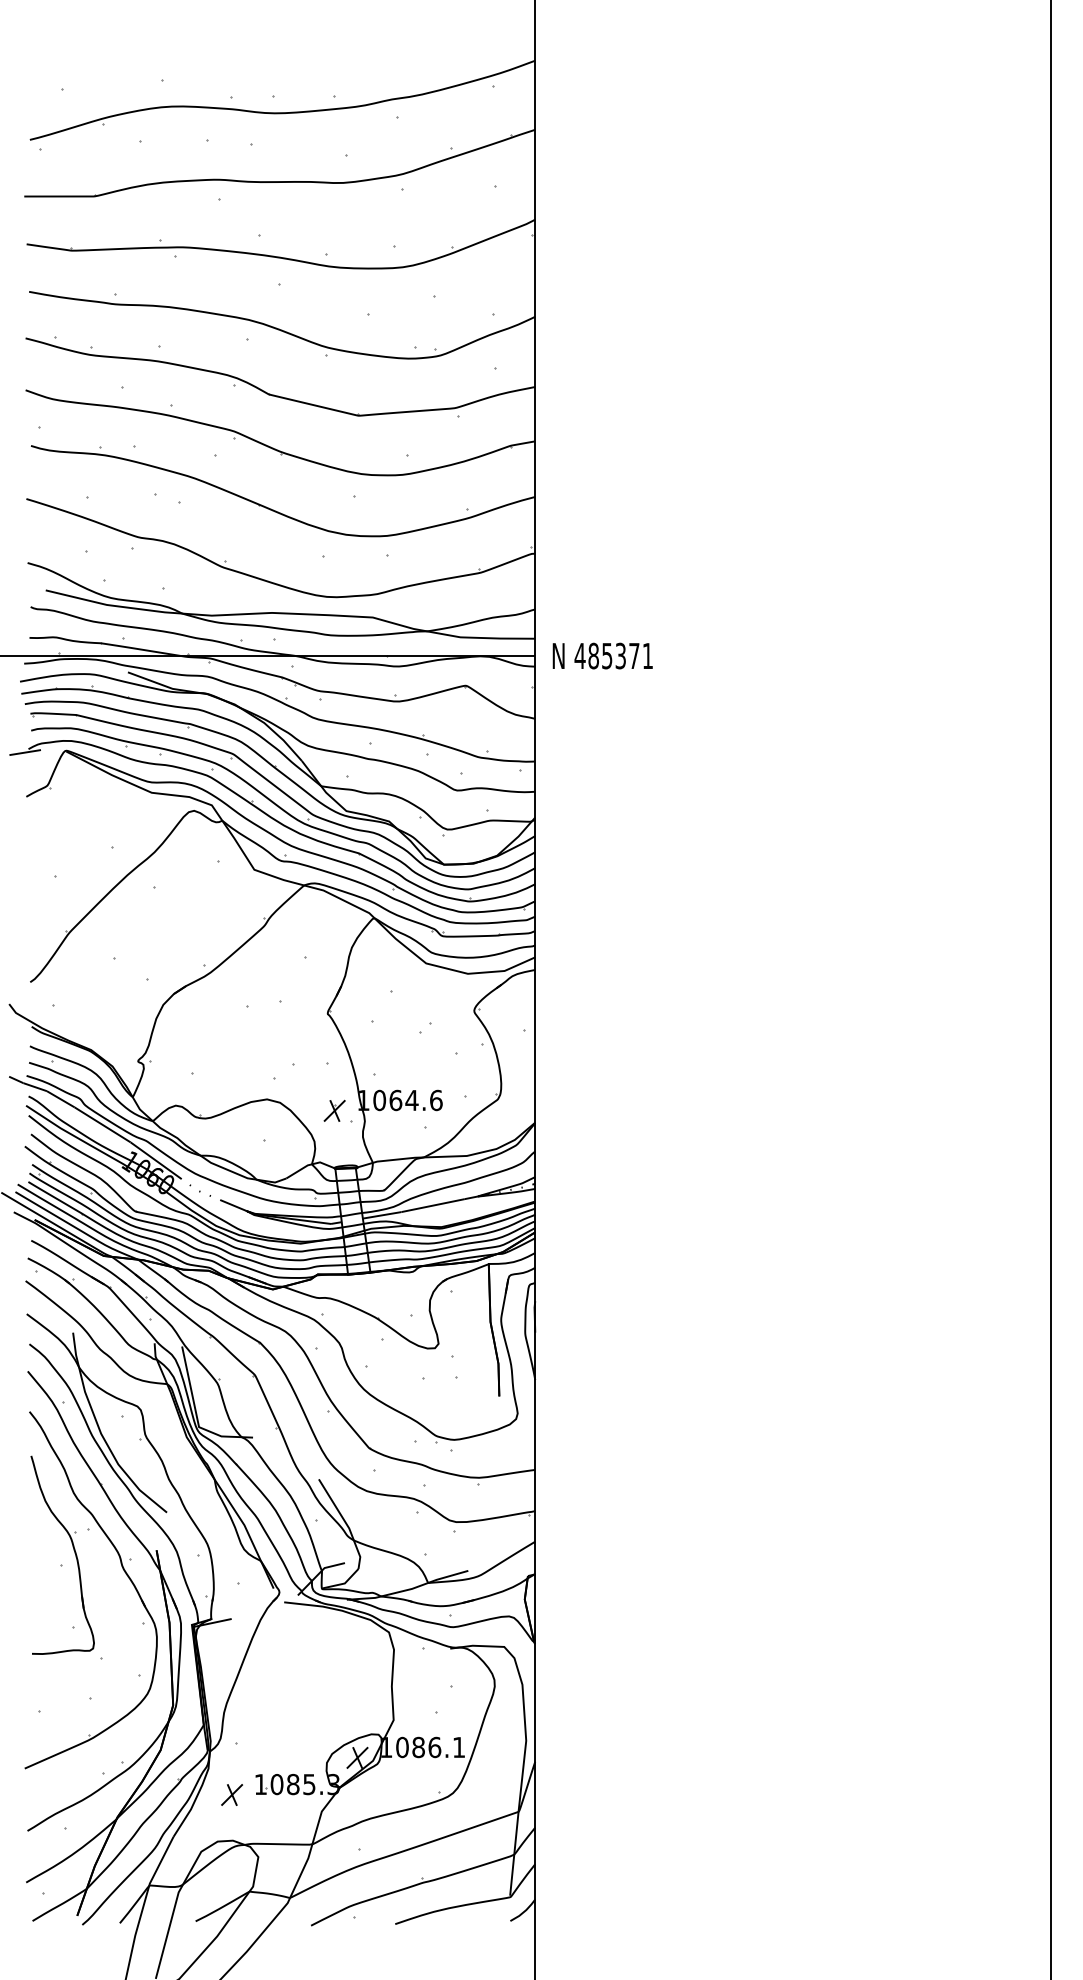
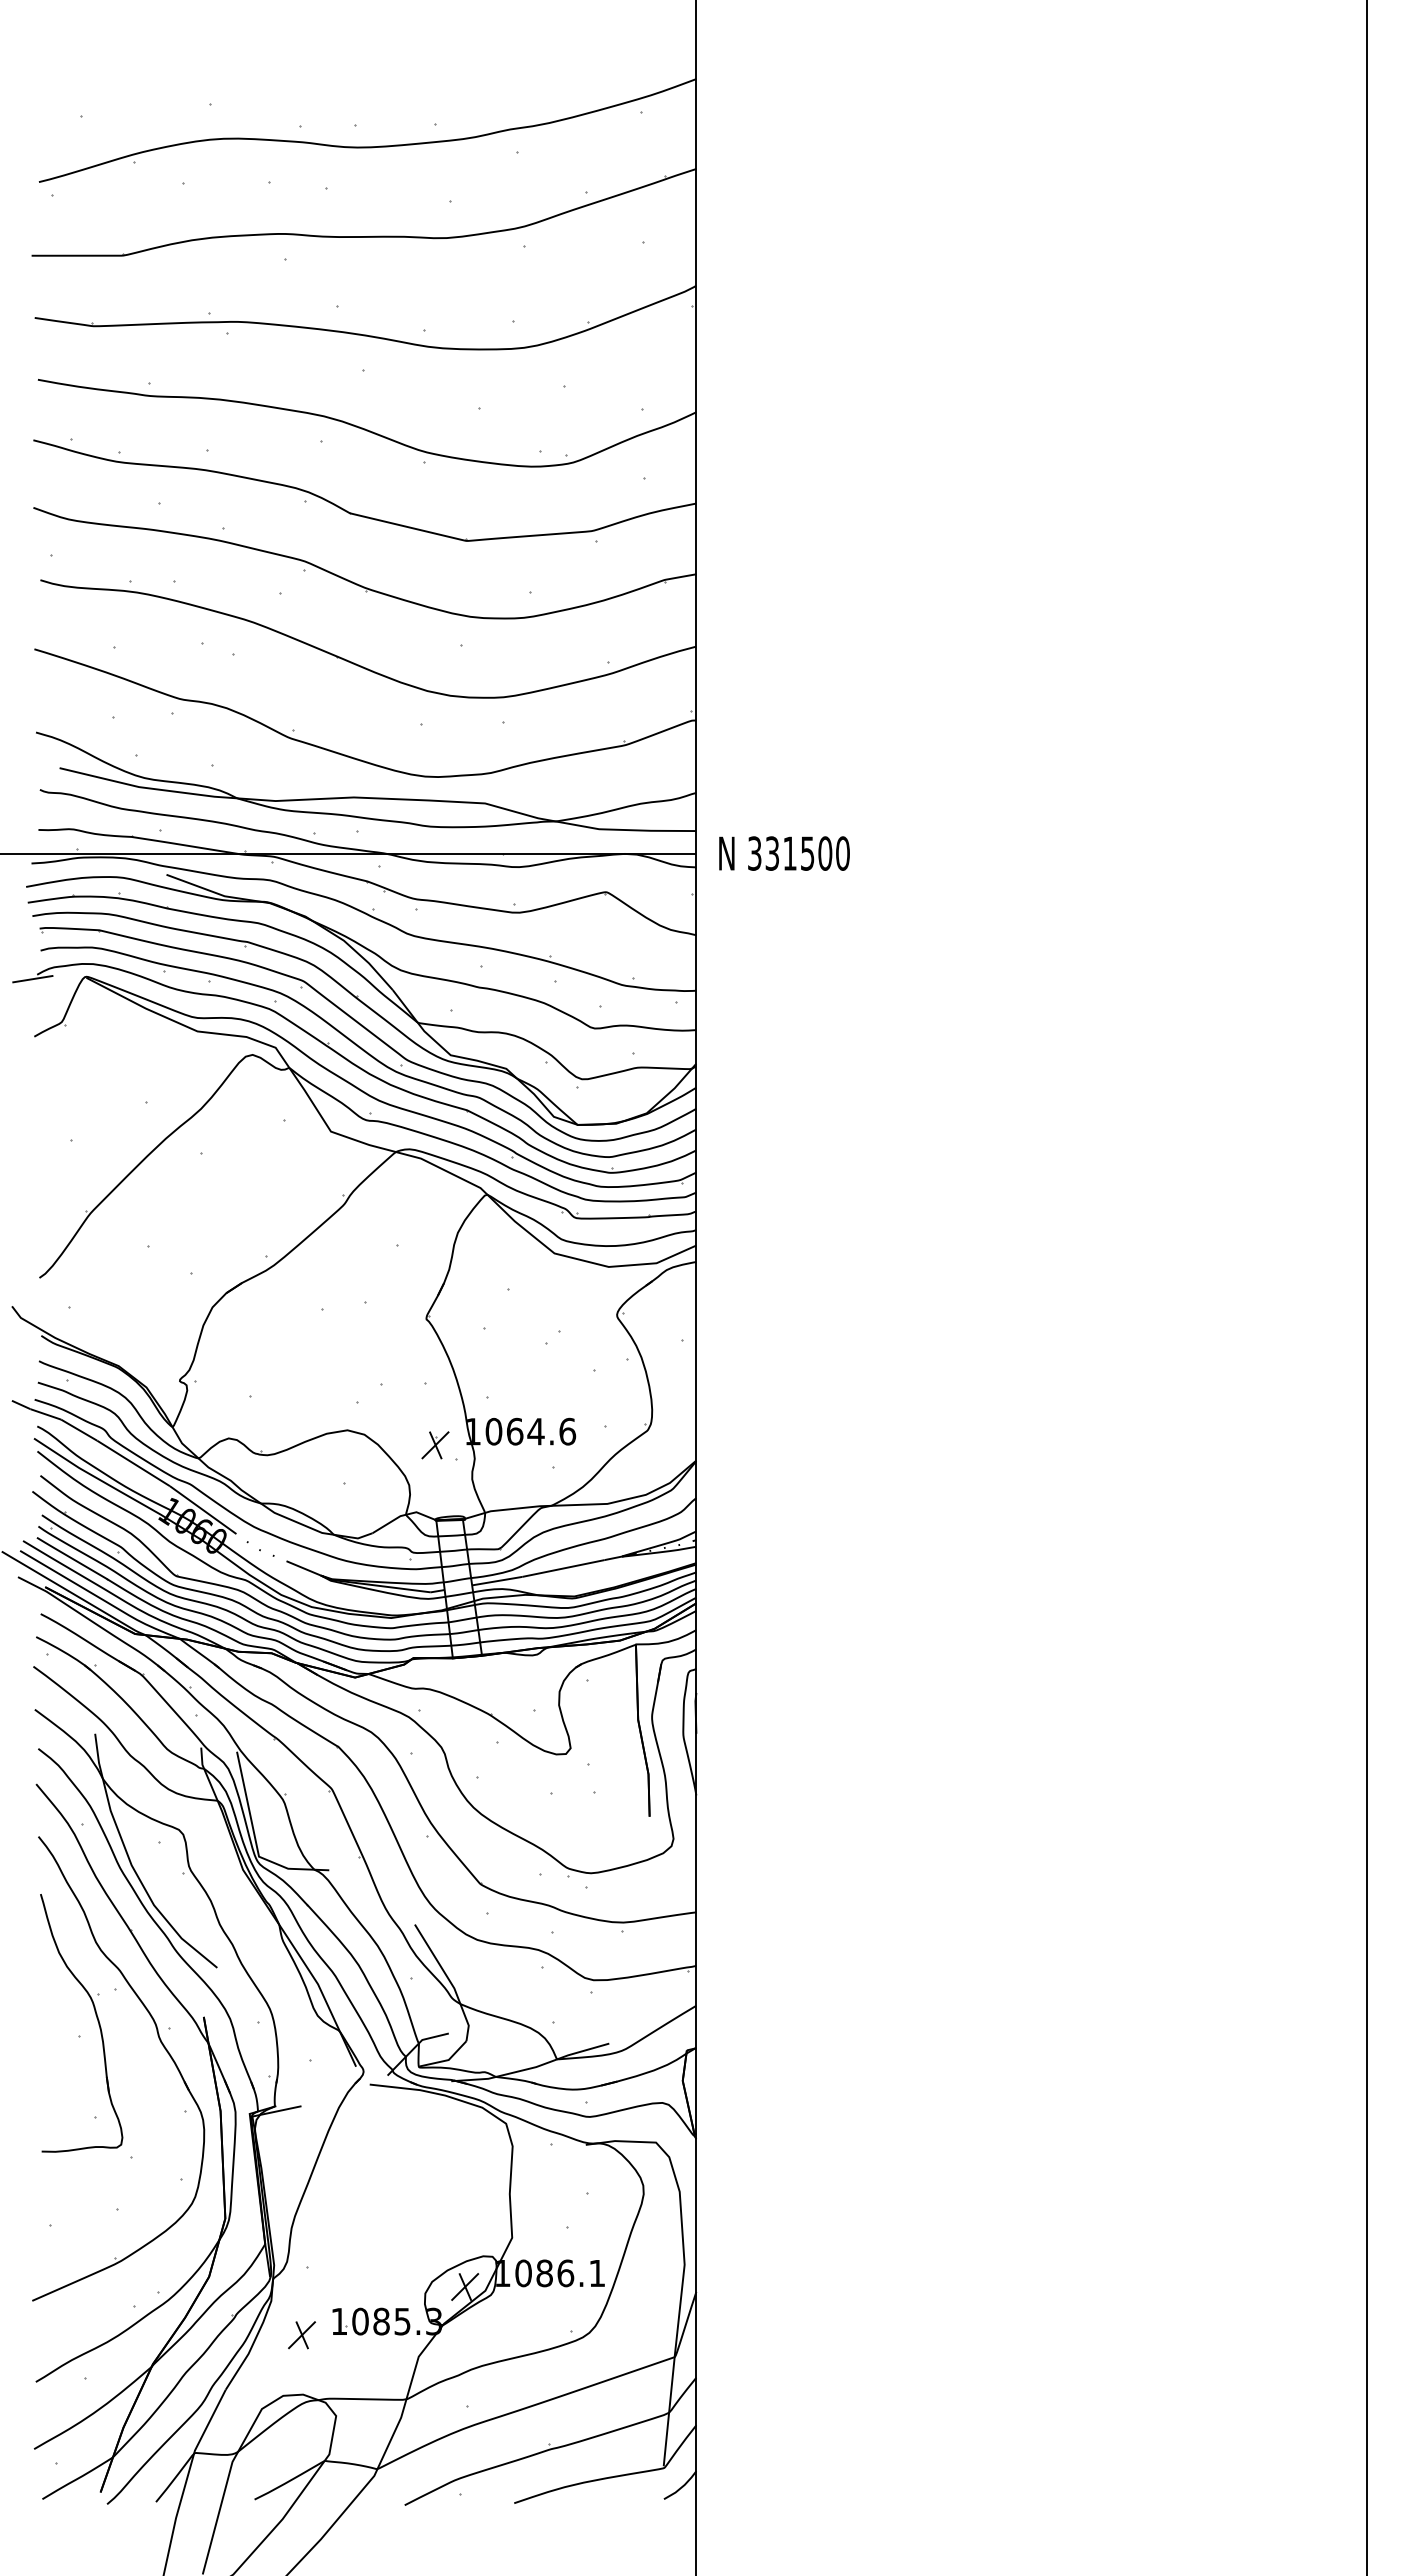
text: (613, 655) -> (798, 853), 485371 -> 331500

